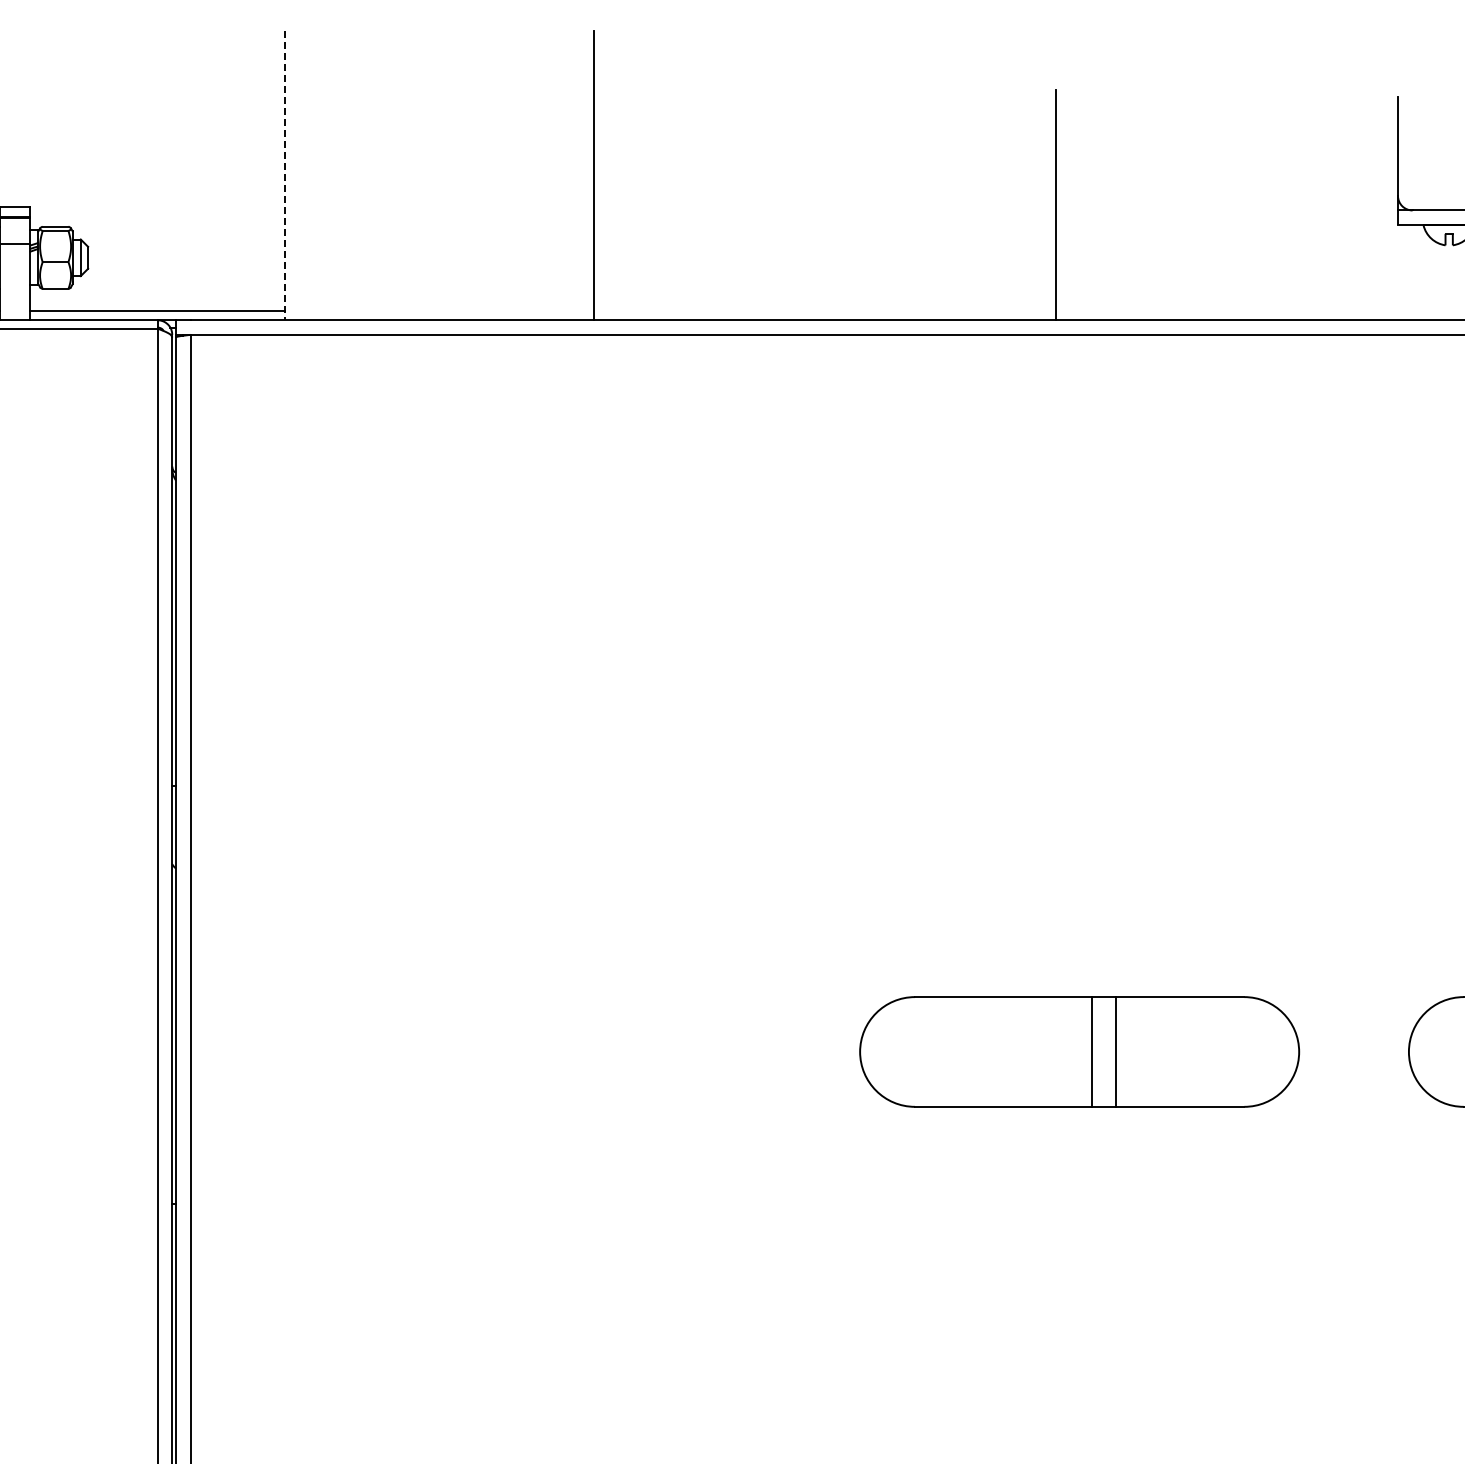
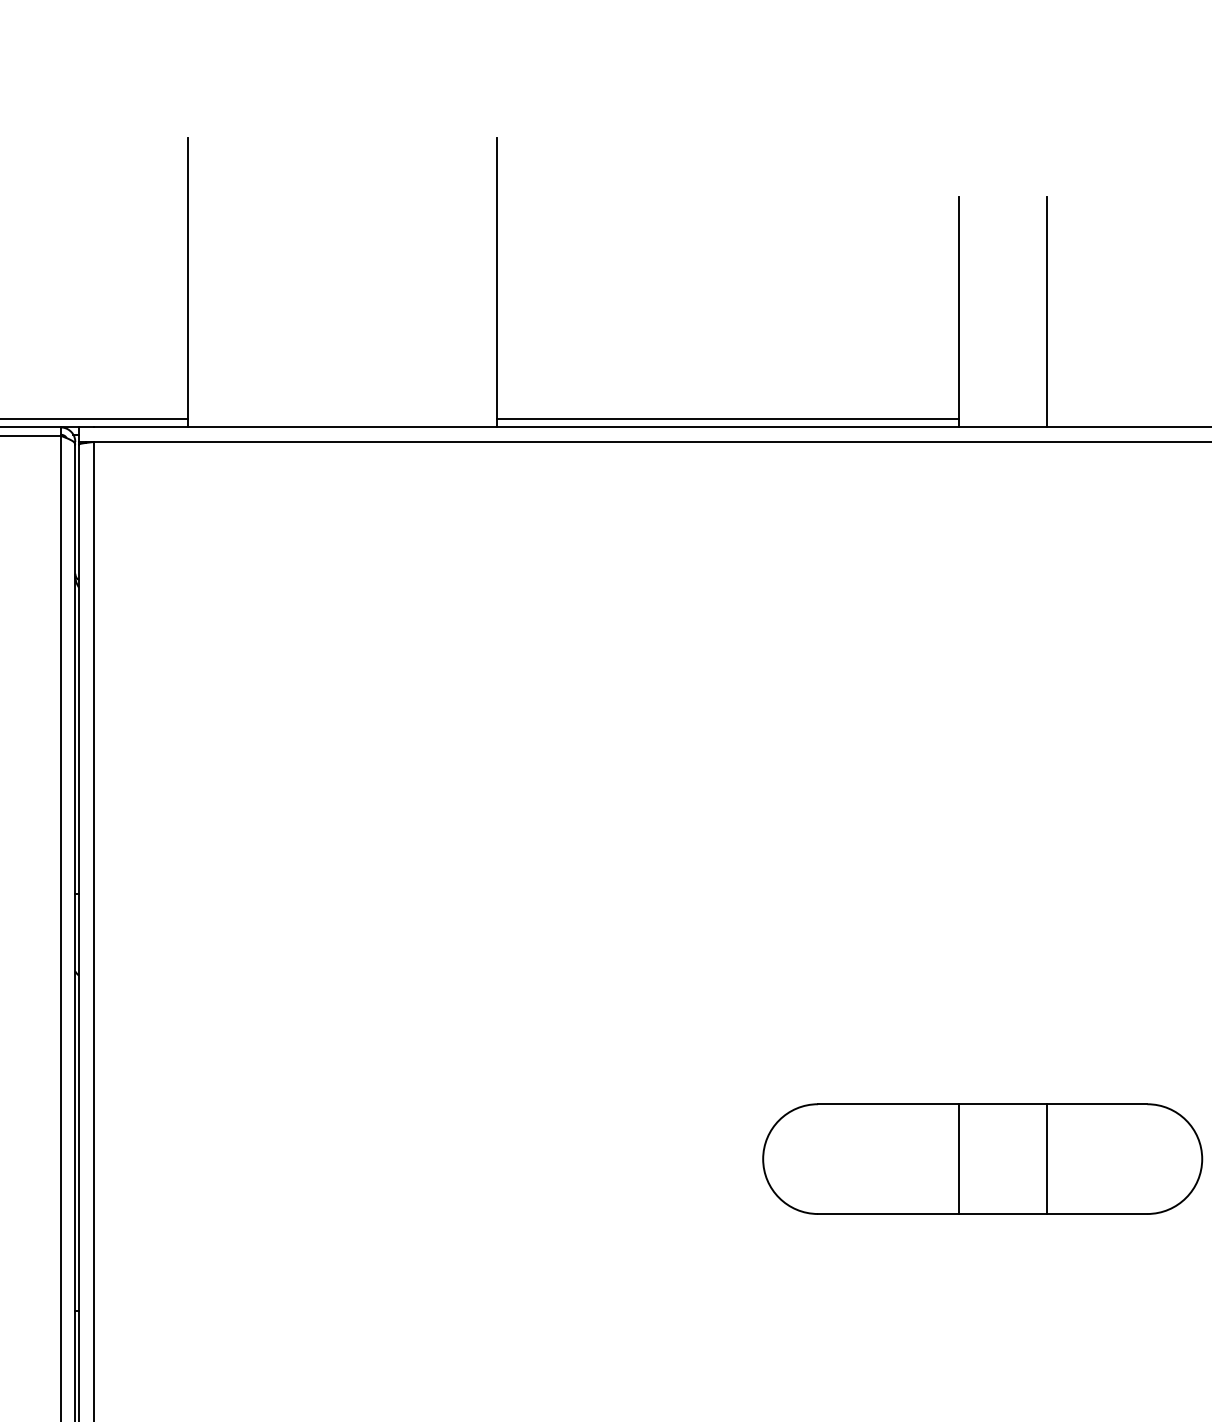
line: (284, 175) -> (187, 282), dashed -> solid
line: (1143, 204) -> (1046, 311), added
line: (824, 311) -> (727, 418), added
line: (1091, 1051) -> (1046, 1158), moved
line: (1115, 1051) -> (958, 1158), moved

